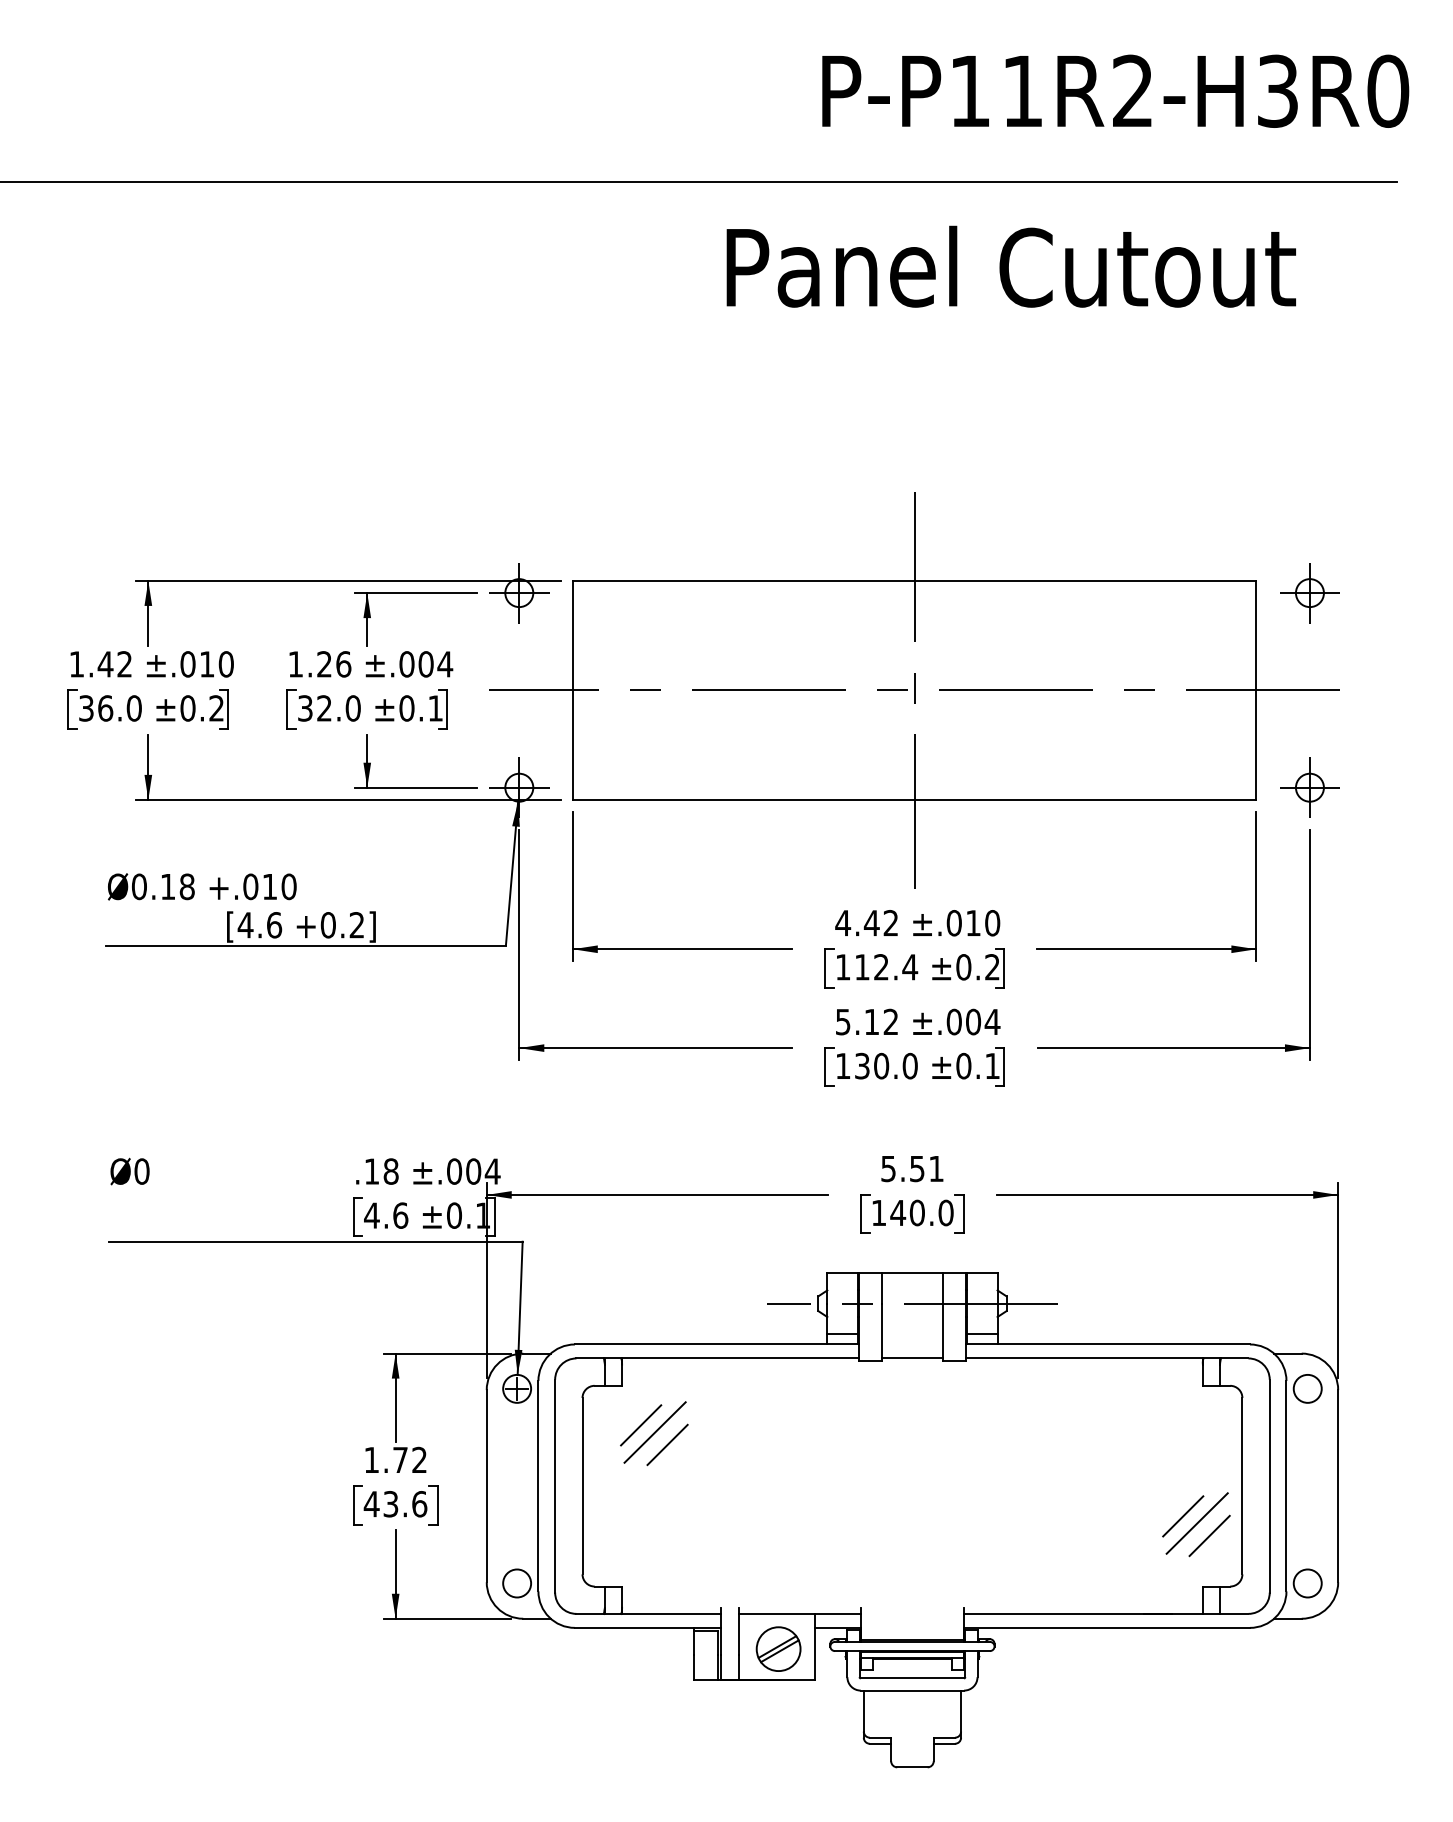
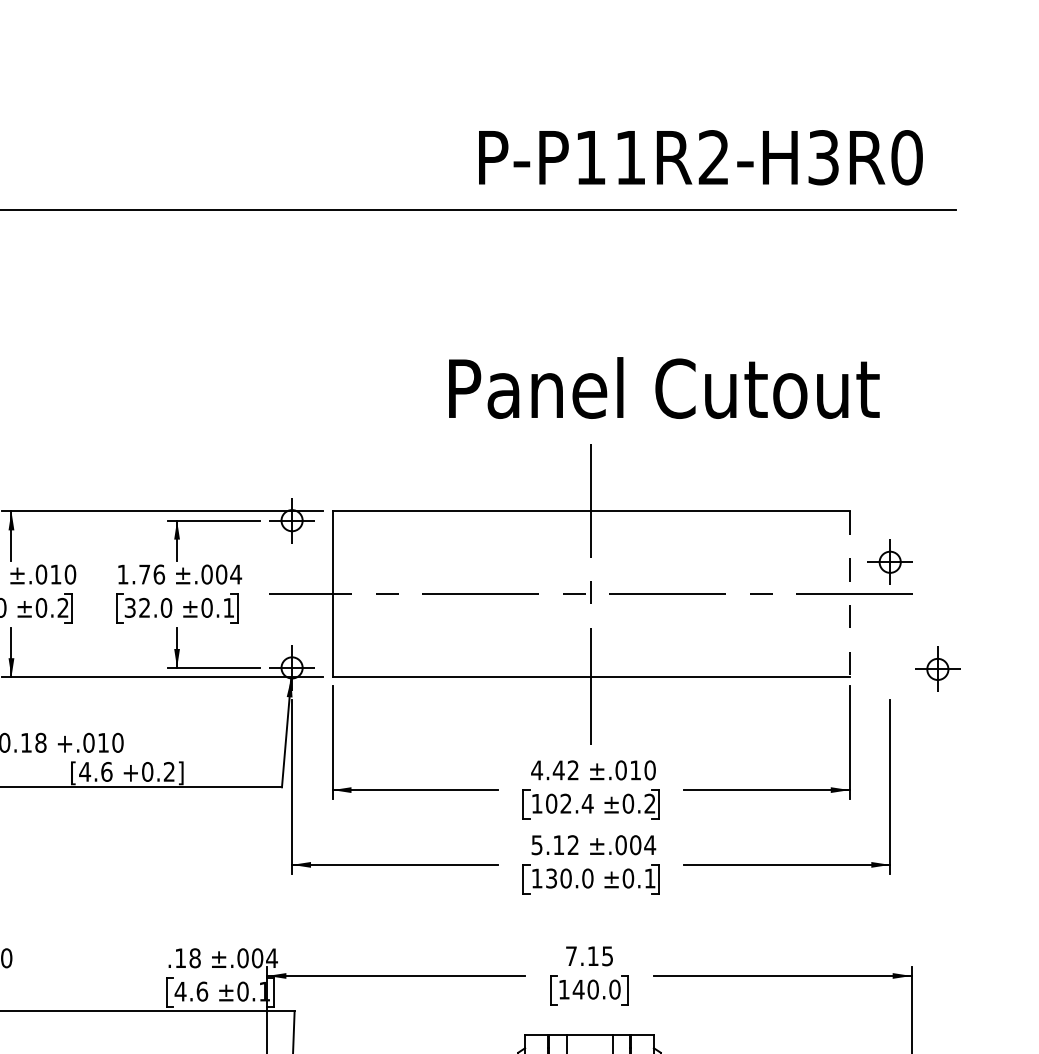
text: (1115, 90) -> (700, 157), moved
text: (1010, 266) -> (663, 387), moved
part: (1309, 593) -> (889, 562), moved
text: (324, 664) -> (144, 574), 1.26 -> 1.76
line: (1256, 690) -> (849, 594), solid -> dashed
part: (1309, 787) -> (937, 669), moved
text: (861, 967) -> (550, 803), 112.4 -> 102.4
text: (912, 1169) -> (589, 956), 5.51 -> 7.15

